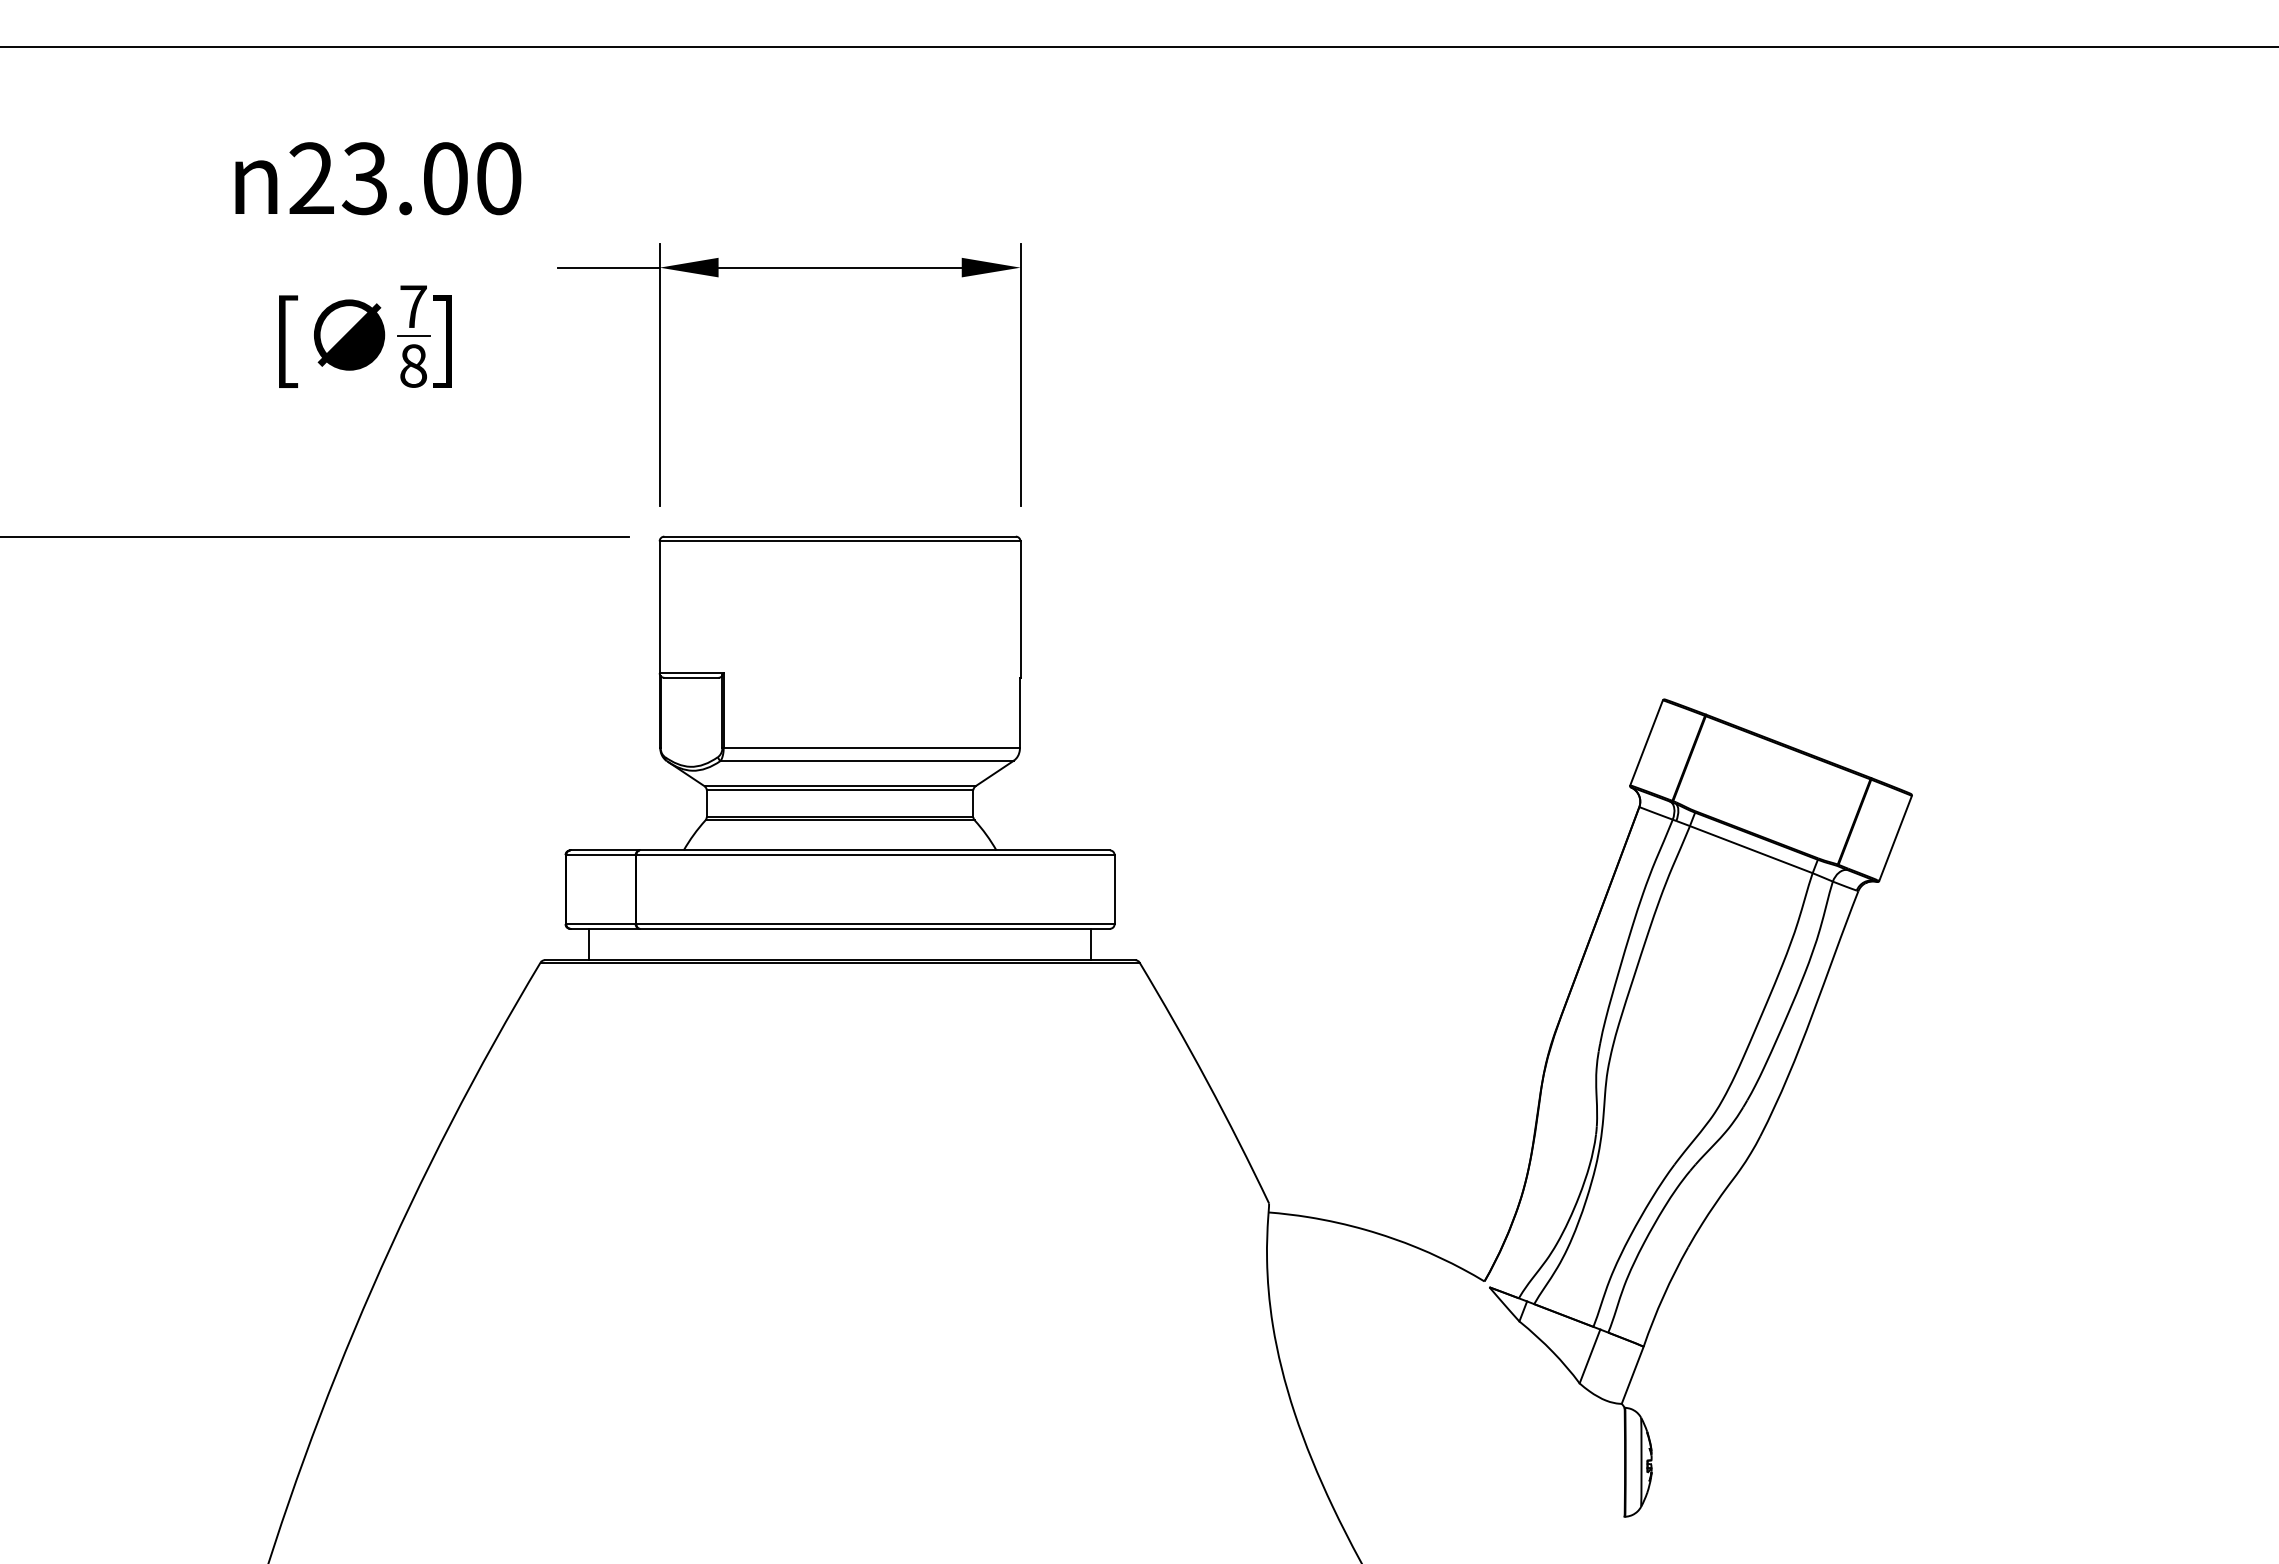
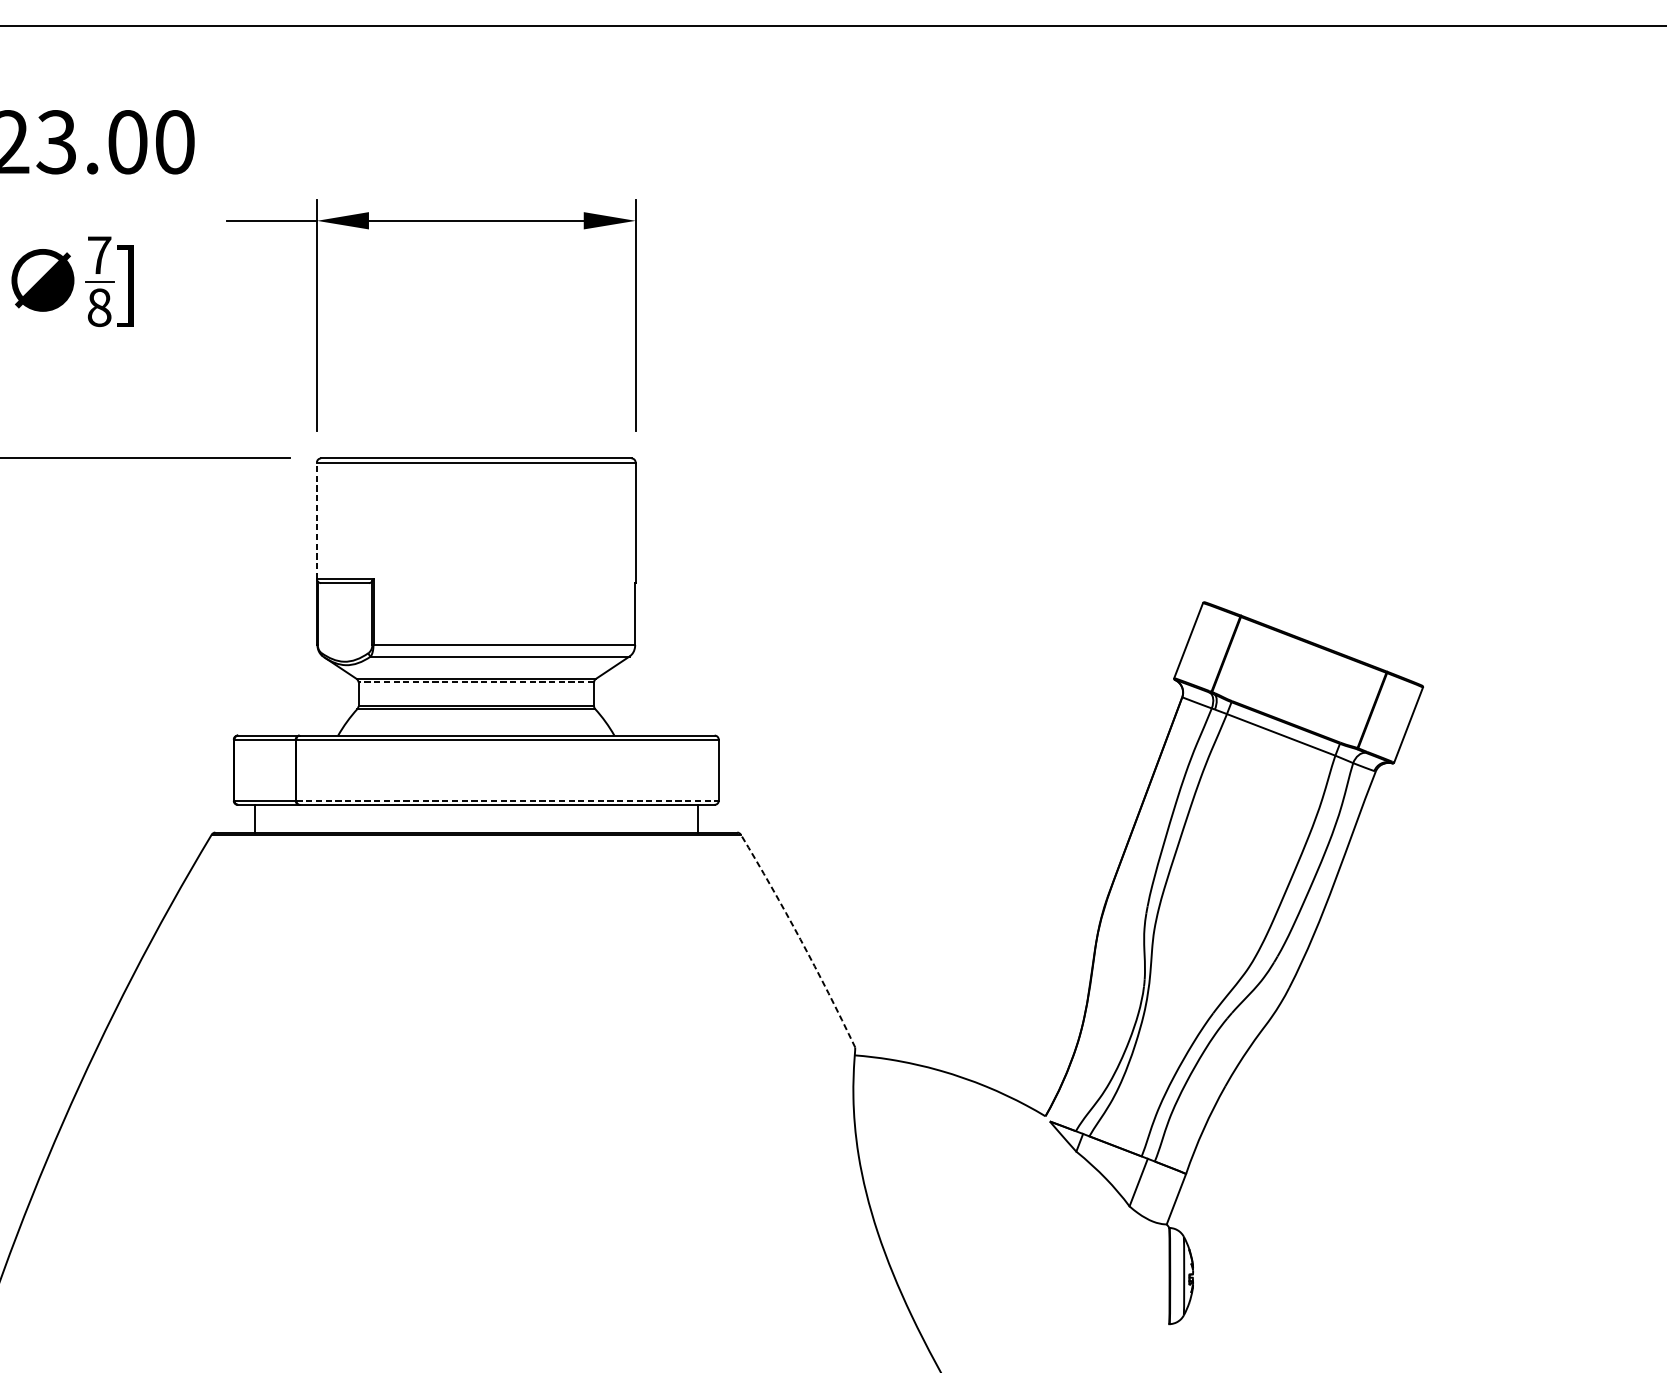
line: (659, 607) -> (316, 521), solid -> dashed
line: (839, 790) -> (475, 682), solid -> dashed
line: (876, 924) -> (508, 801), solid -> dashed
arc: (1207, 1081) -> (800, 939), solid -> dashed

